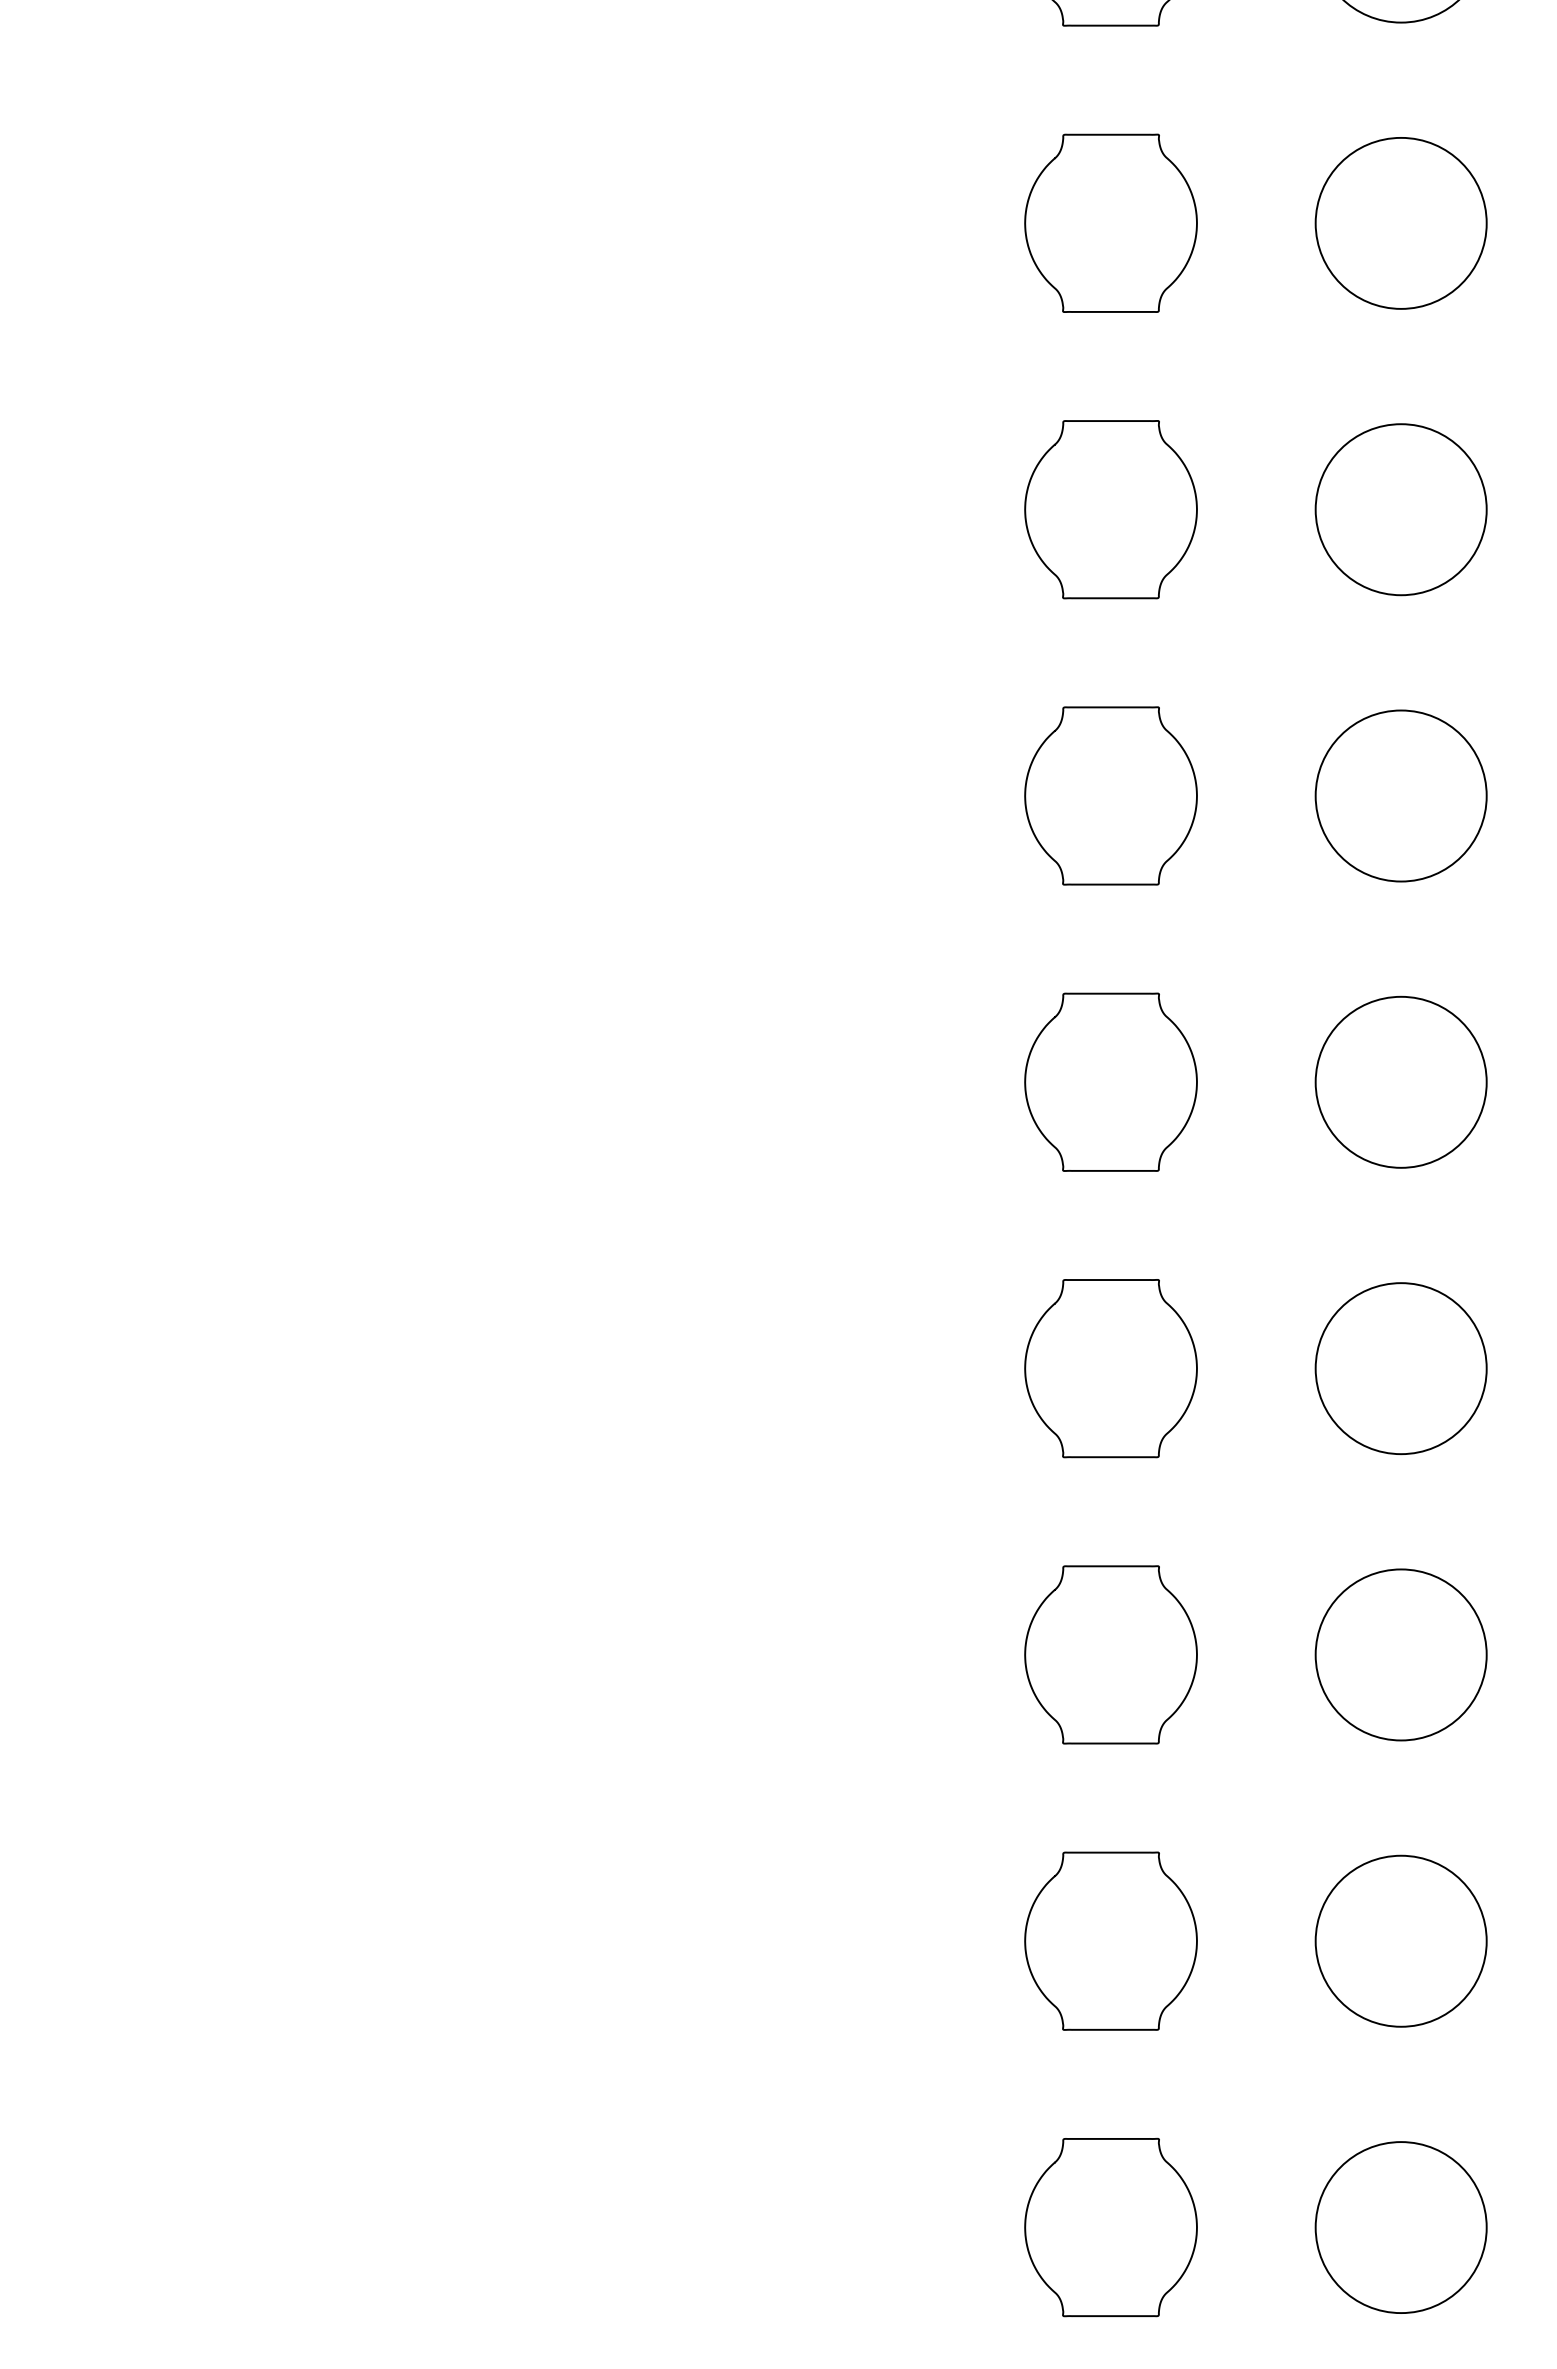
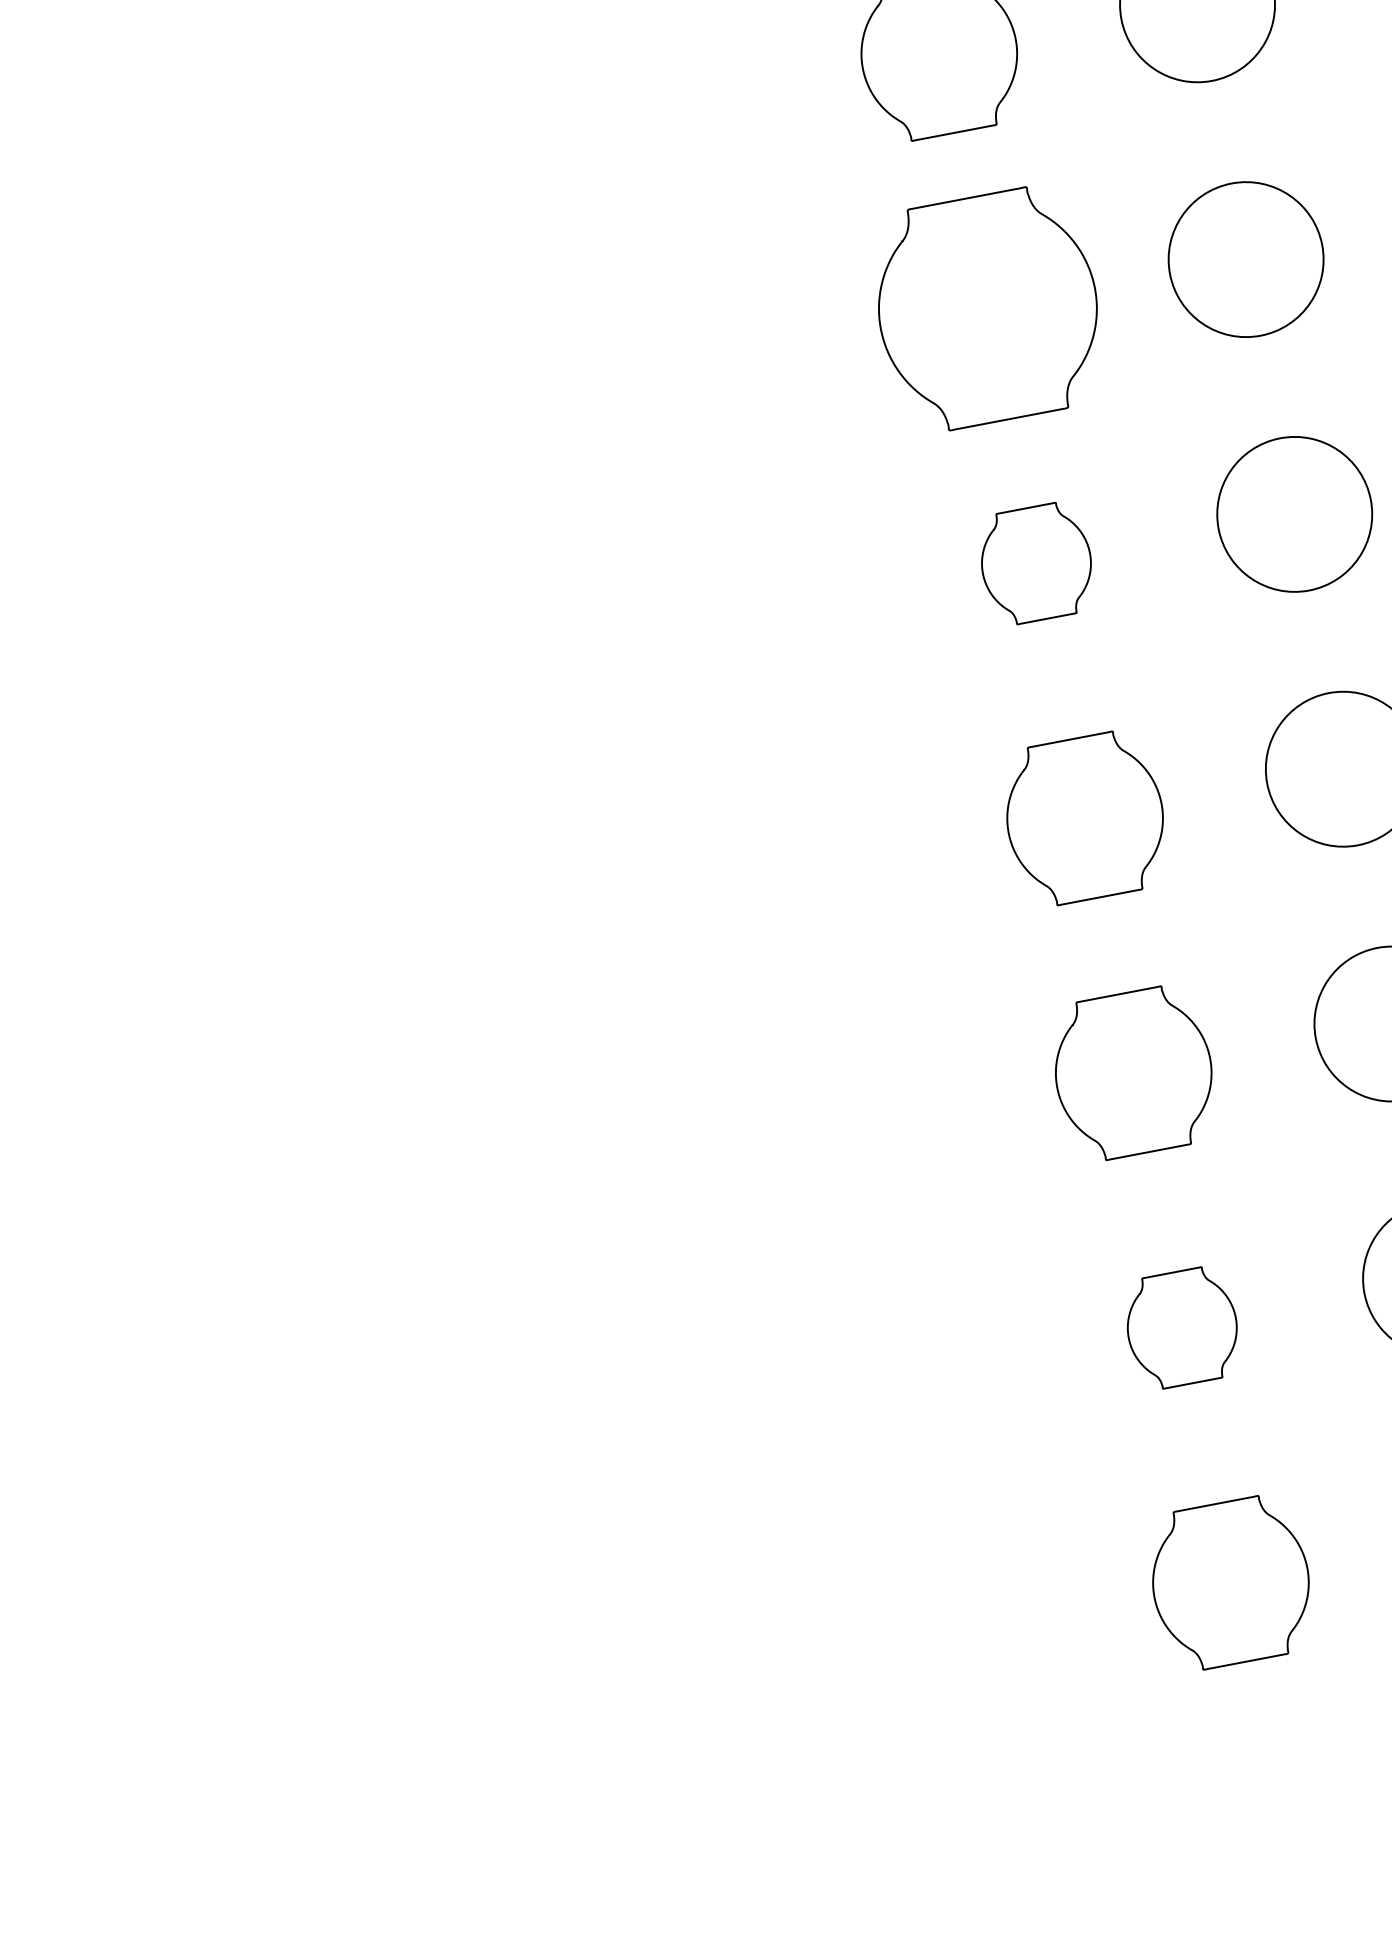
part: (1110, 795) -> (987, 308), size x1.4
part: (1110, 1081) -> (1035, 563), size x0.7
part: (1110, 1940) -> (1181, 1327), size x0.7

